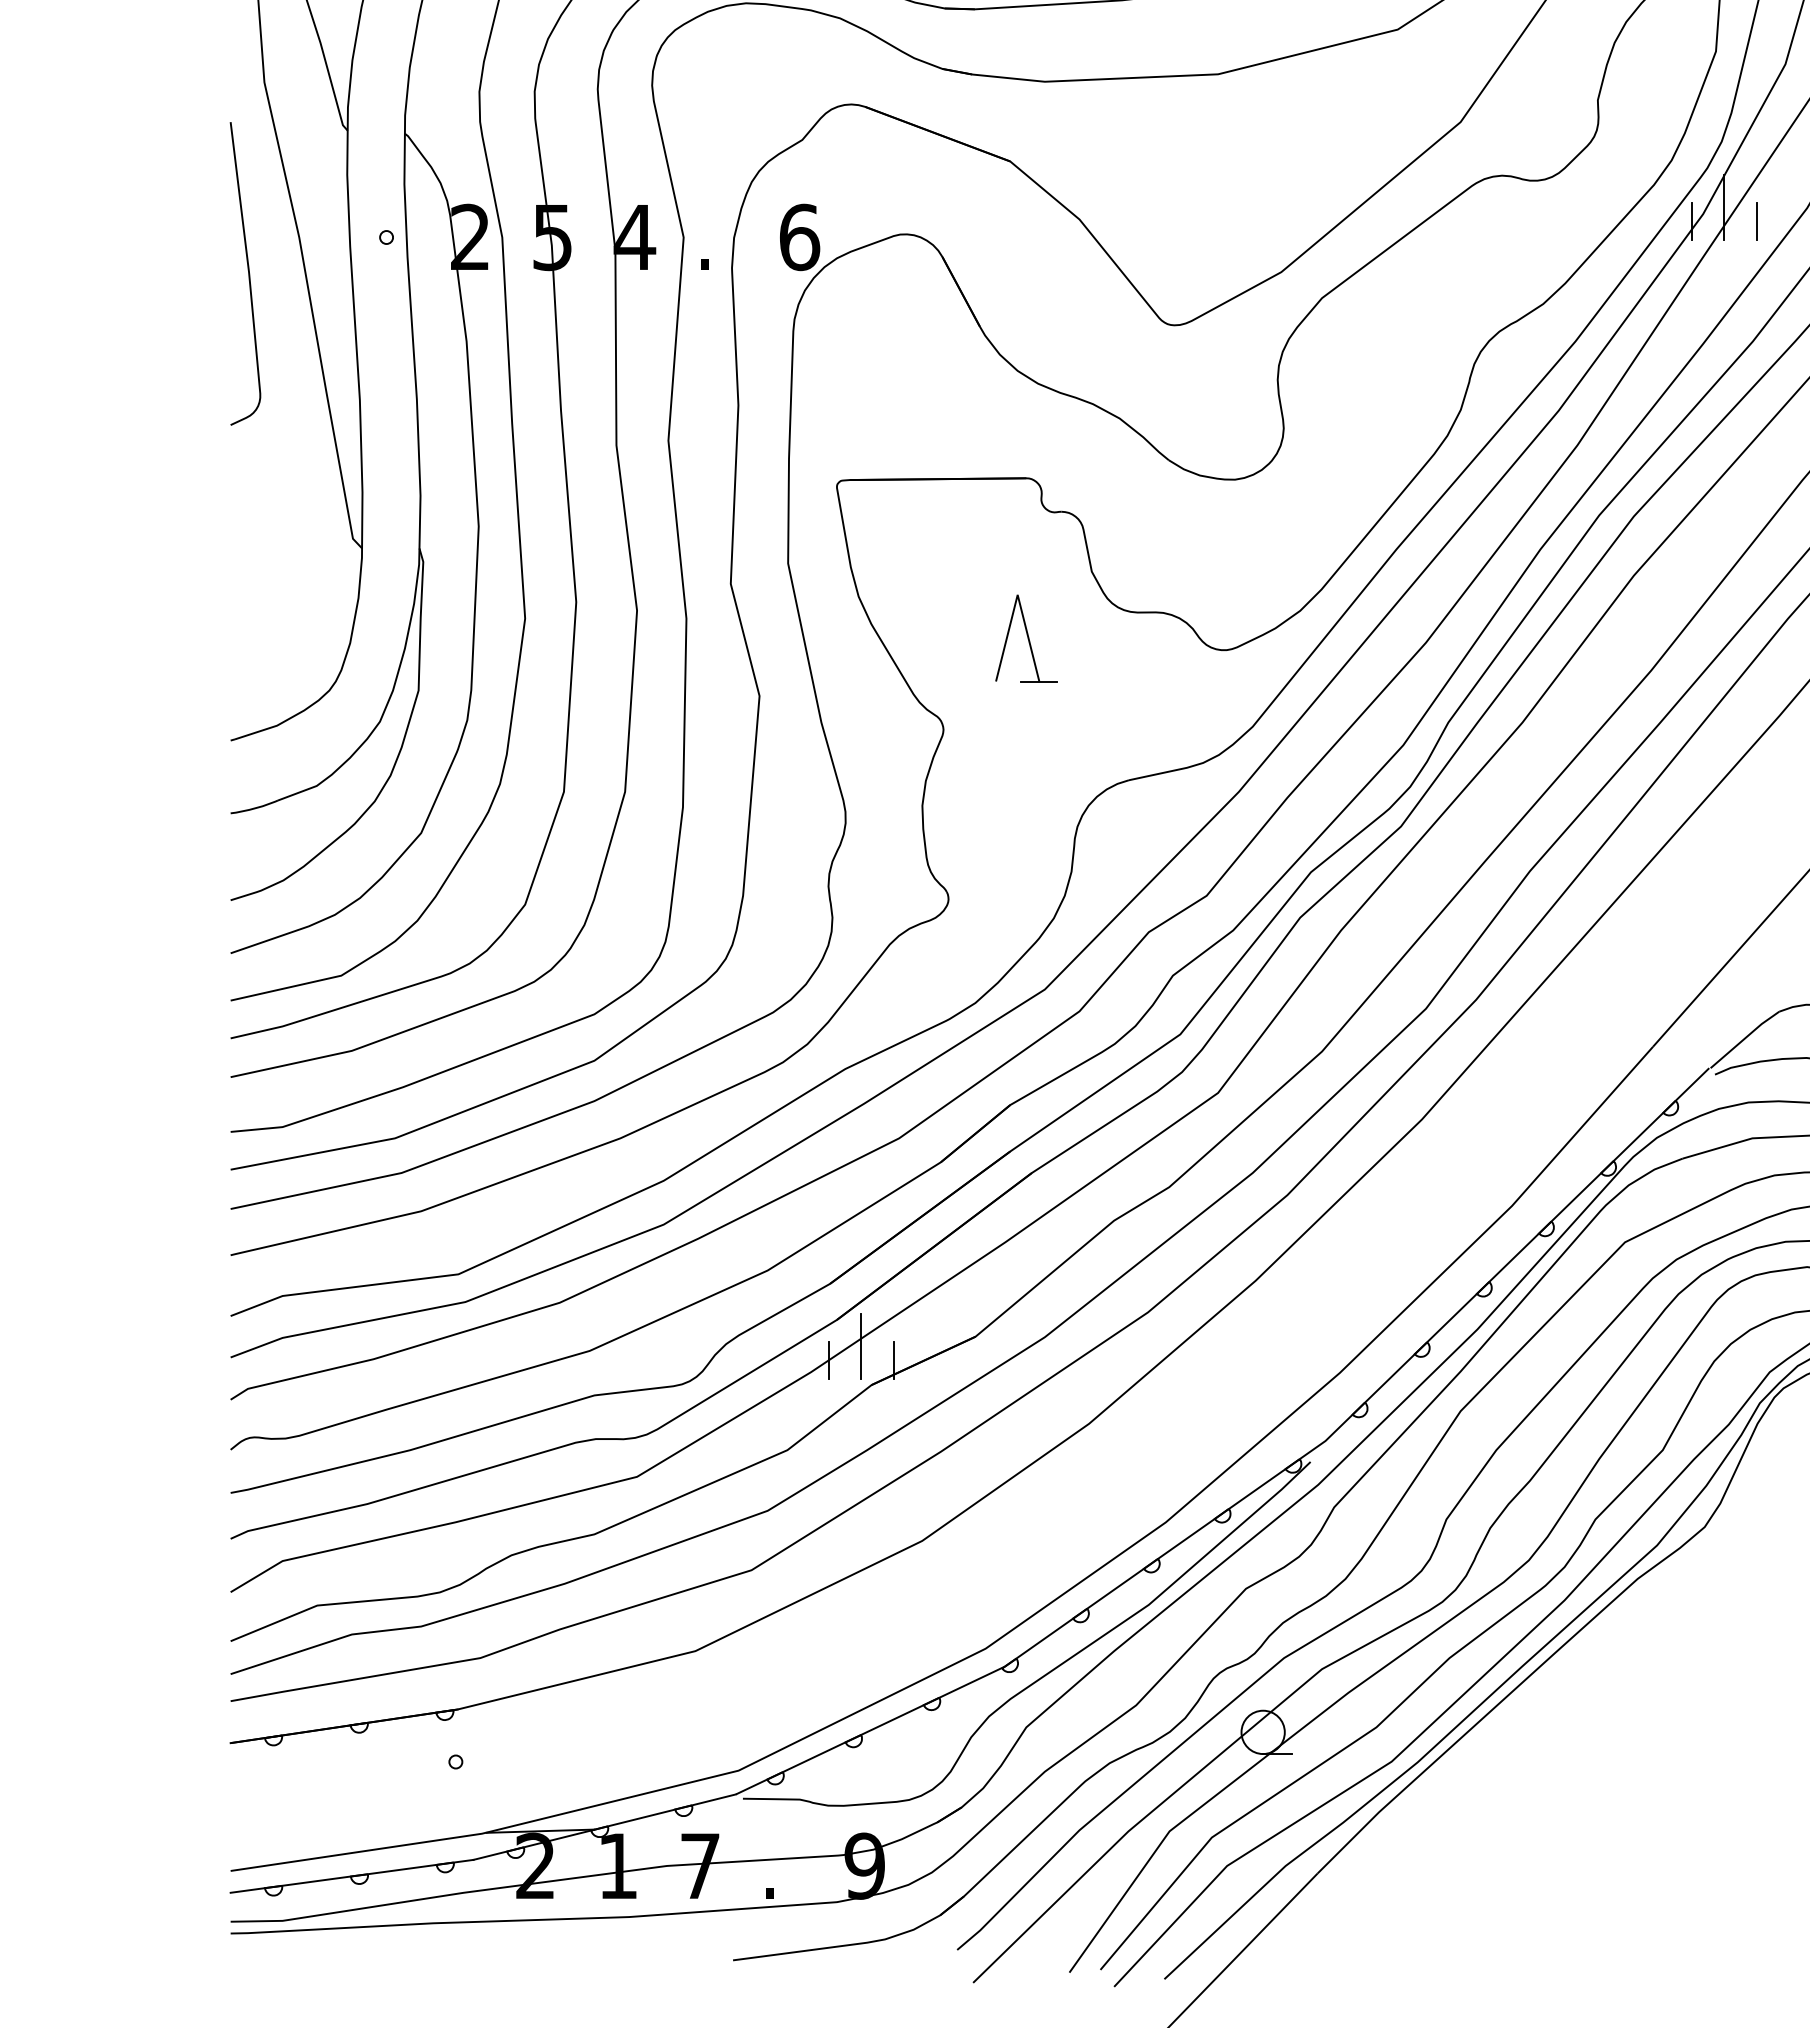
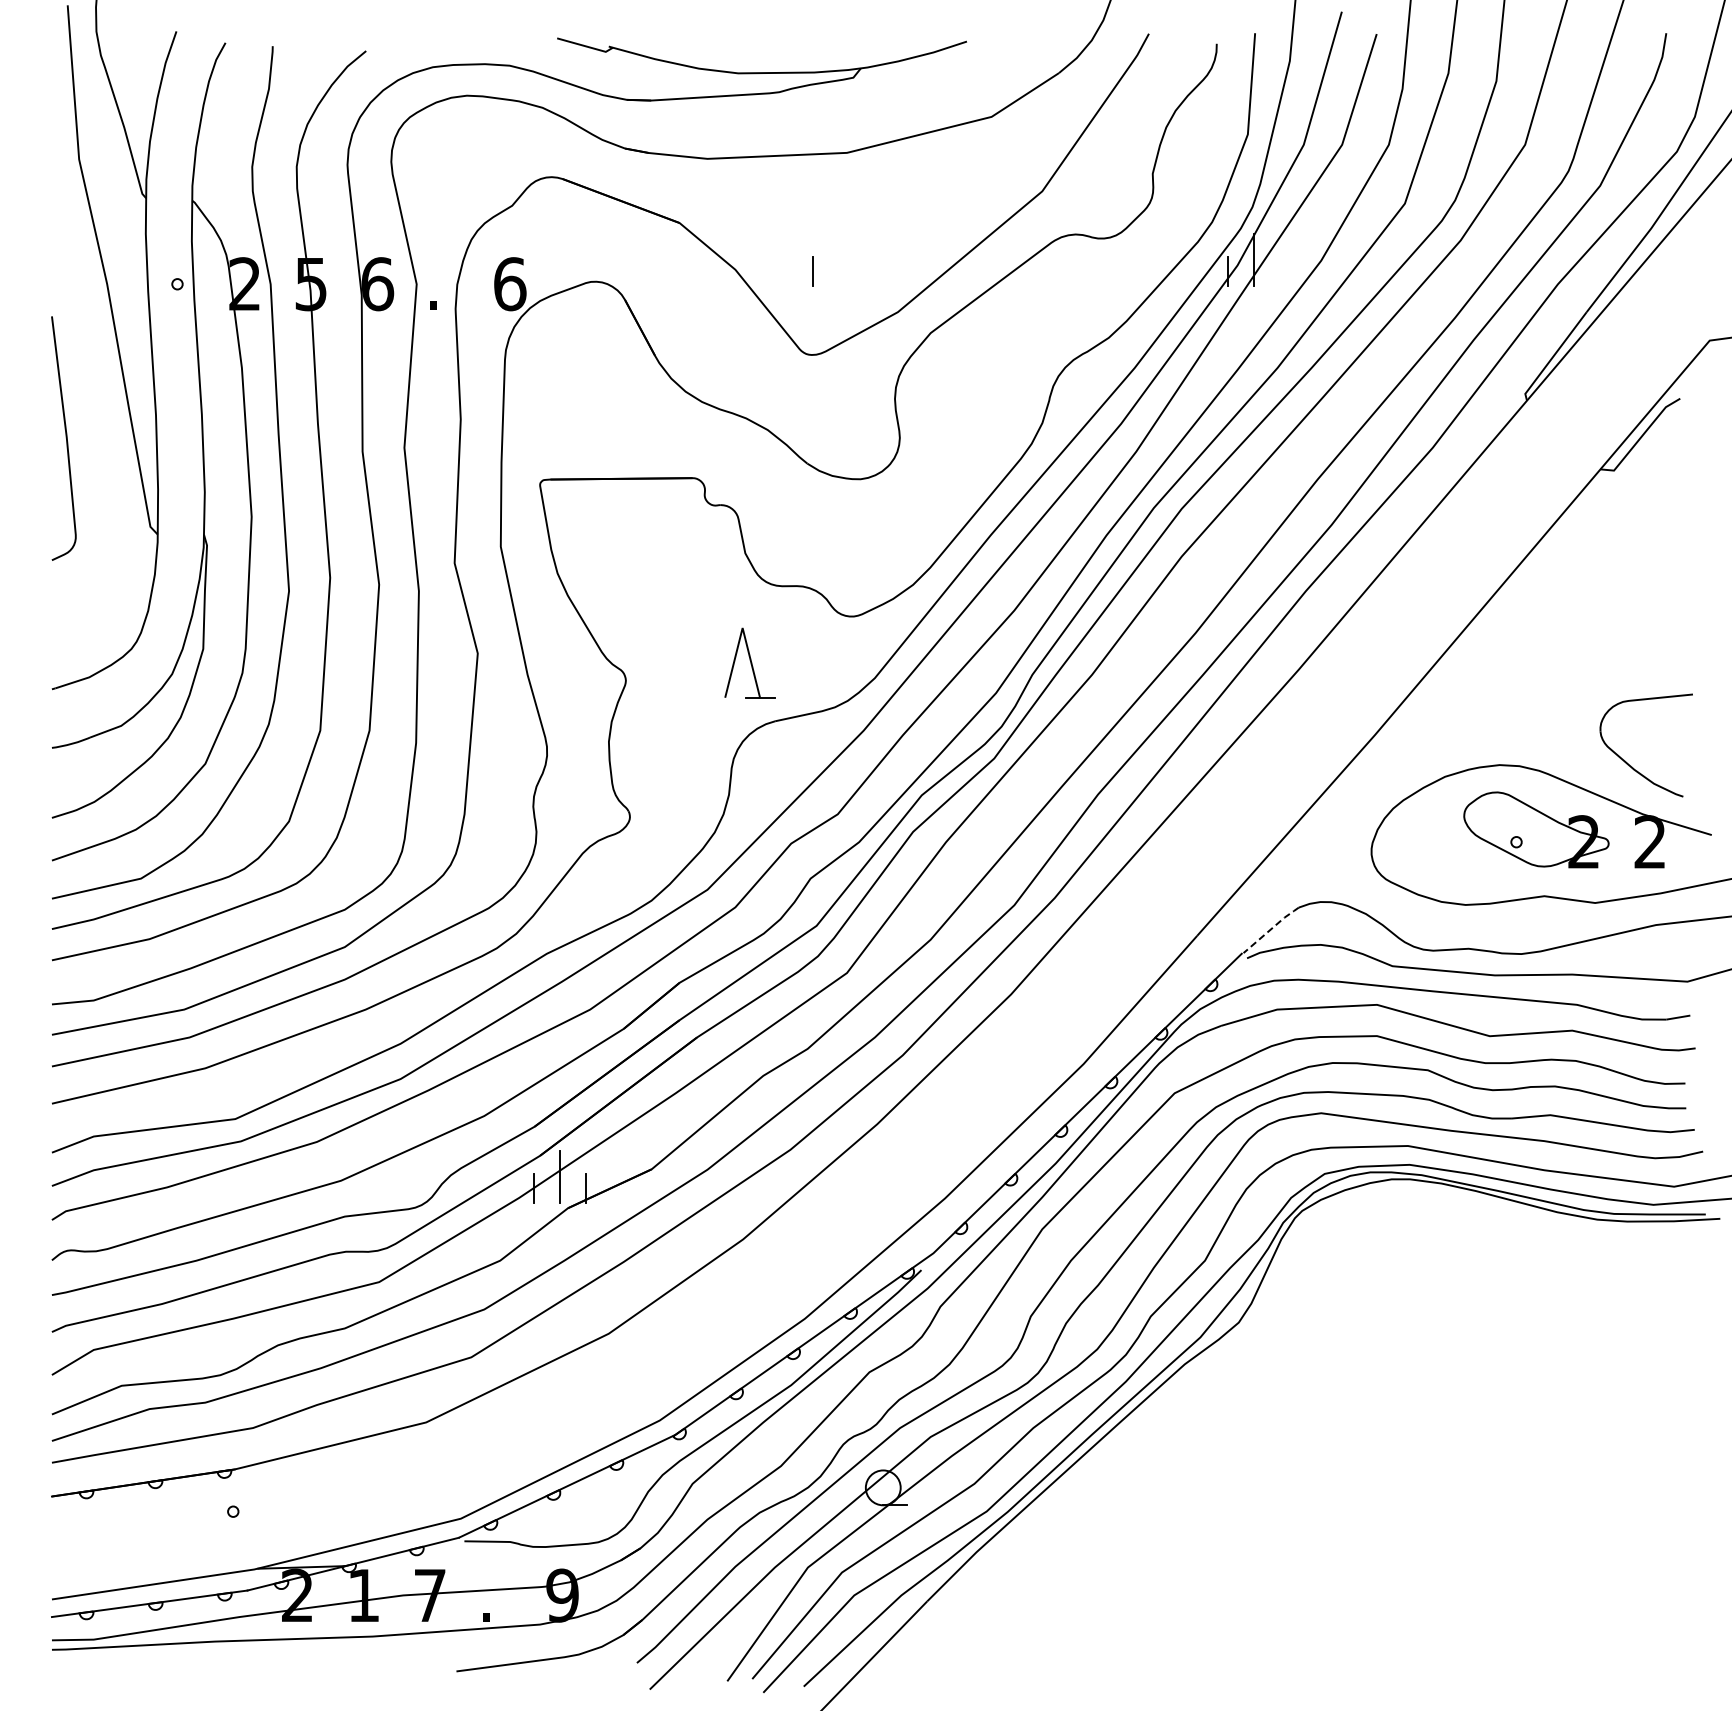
line: (1756, 221) -> (812, 271), moved
text: (634, 237) -> (377, 284), 4 -> 6
curve: (247, 272) -> (65, 437), moved
part: (1026, 637) -> (749, 662), moved
line: (1745, 1038) -> (1271, 929), solid -> dashed

